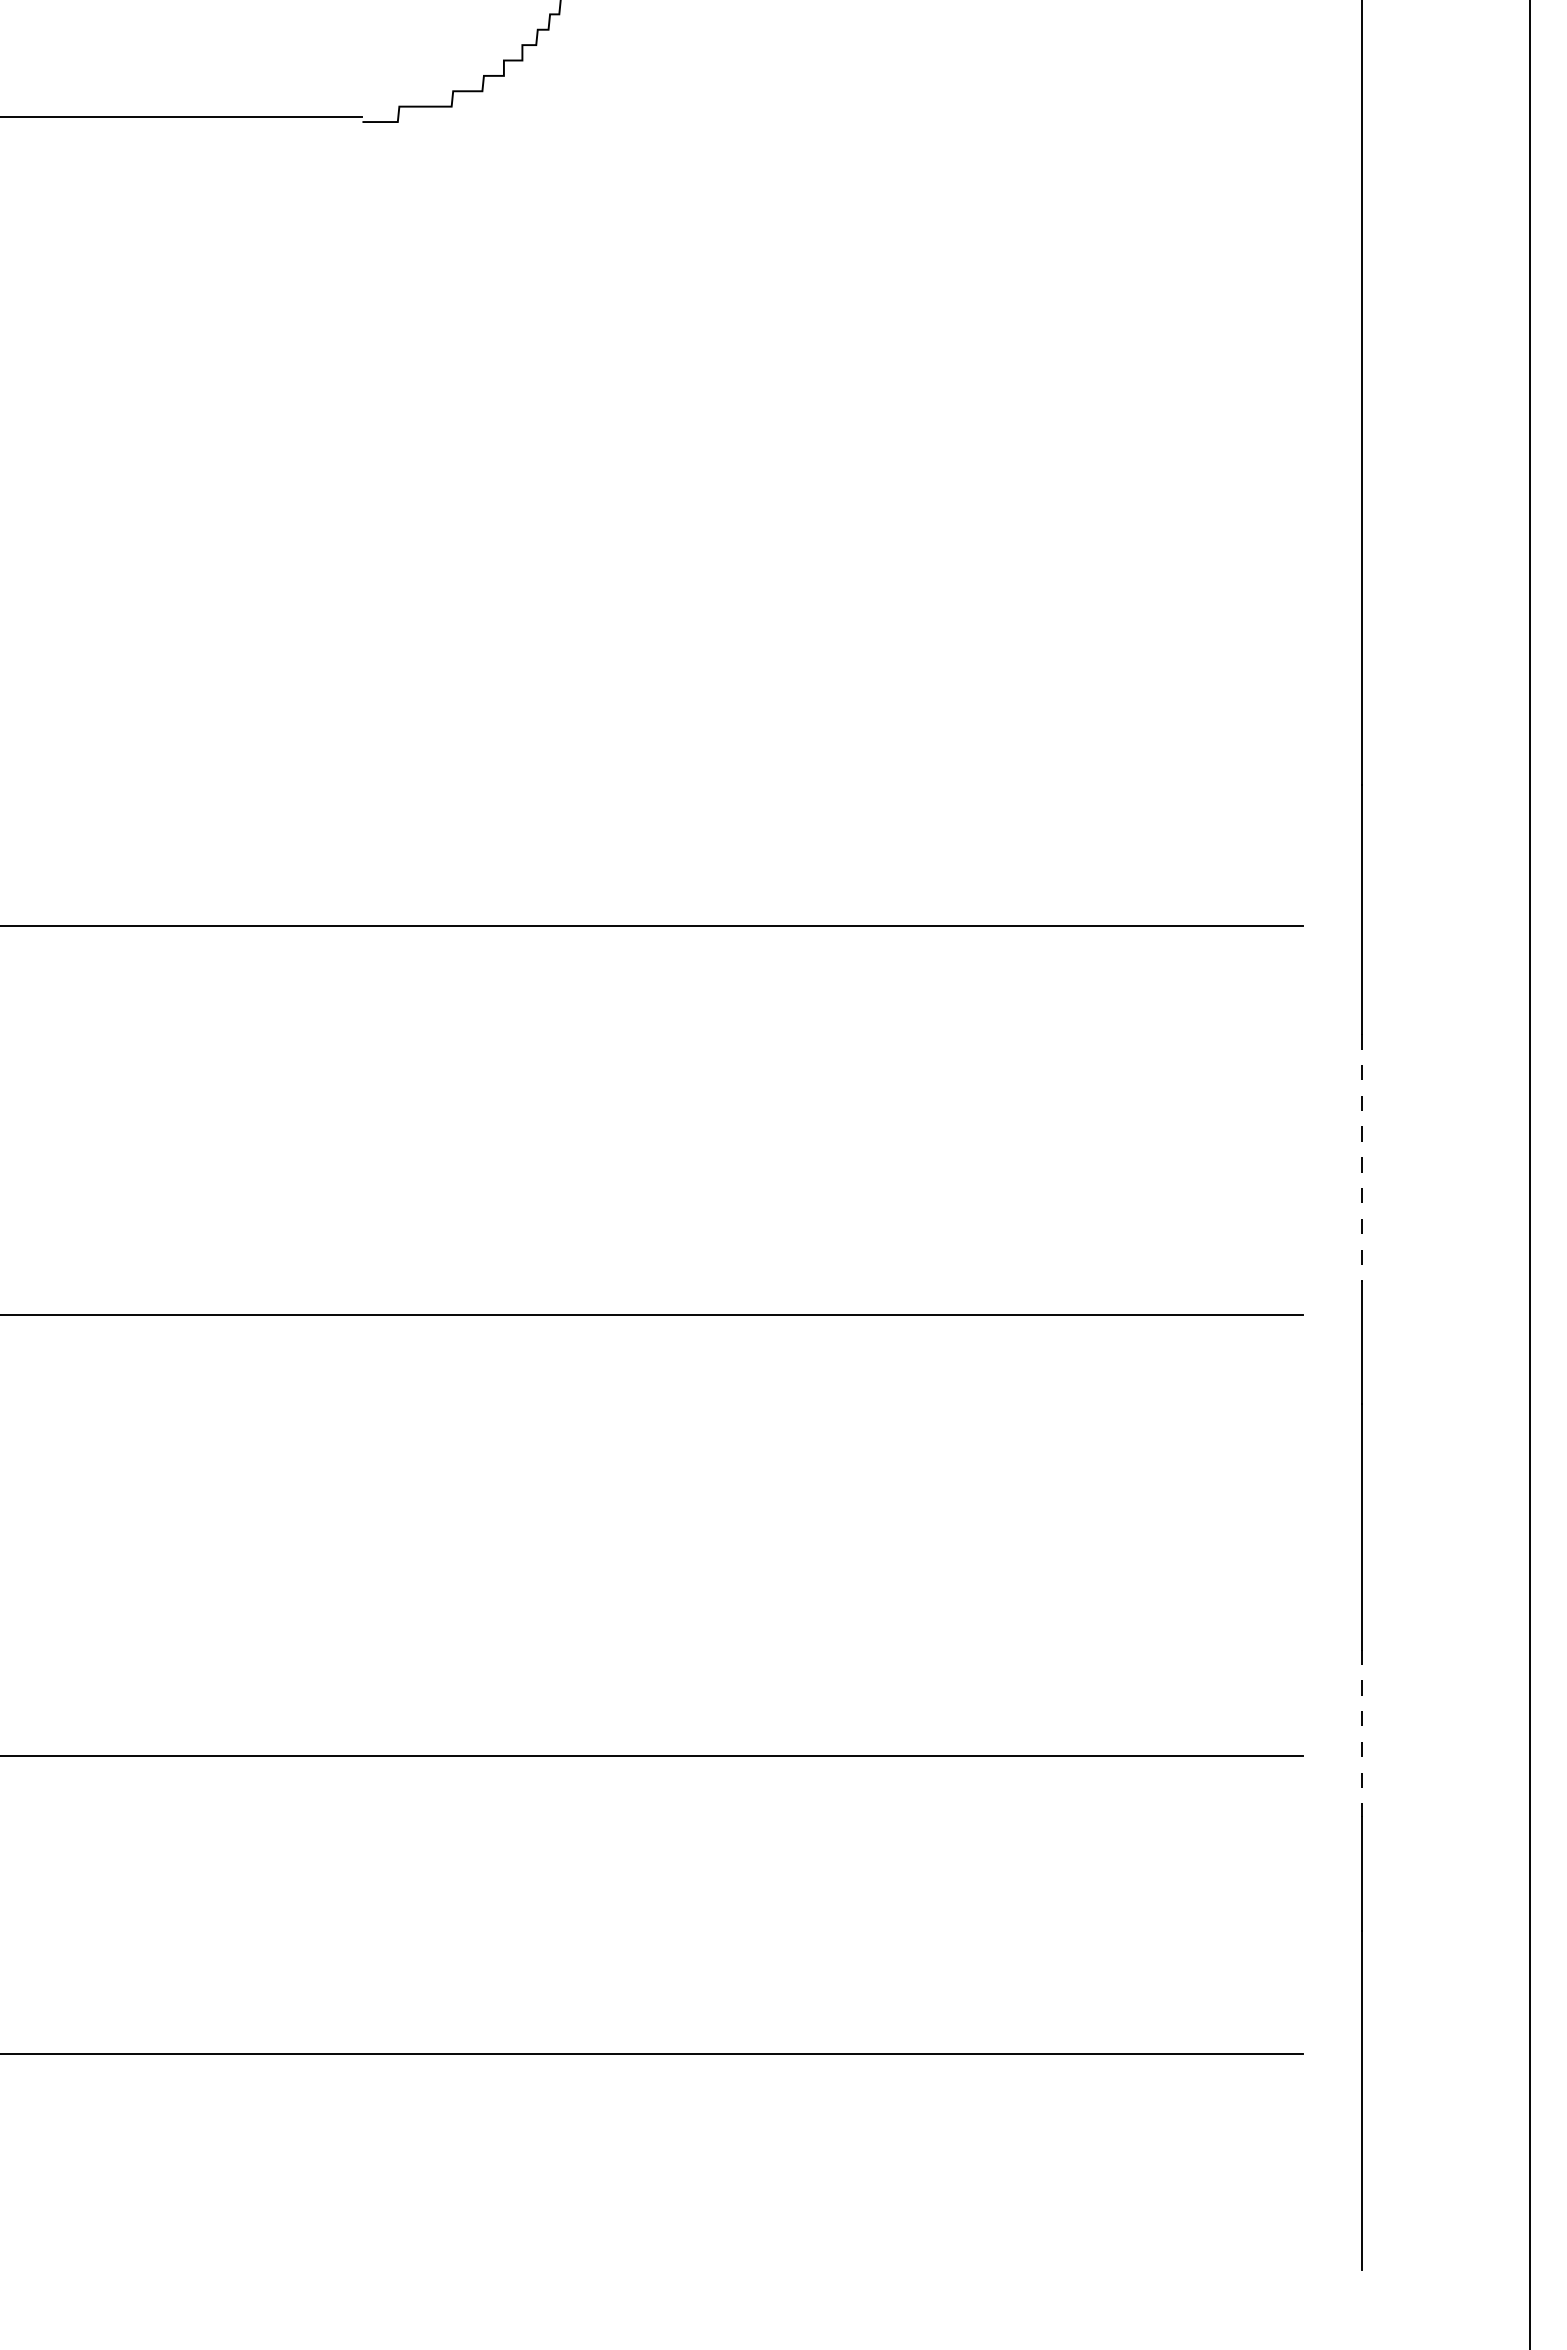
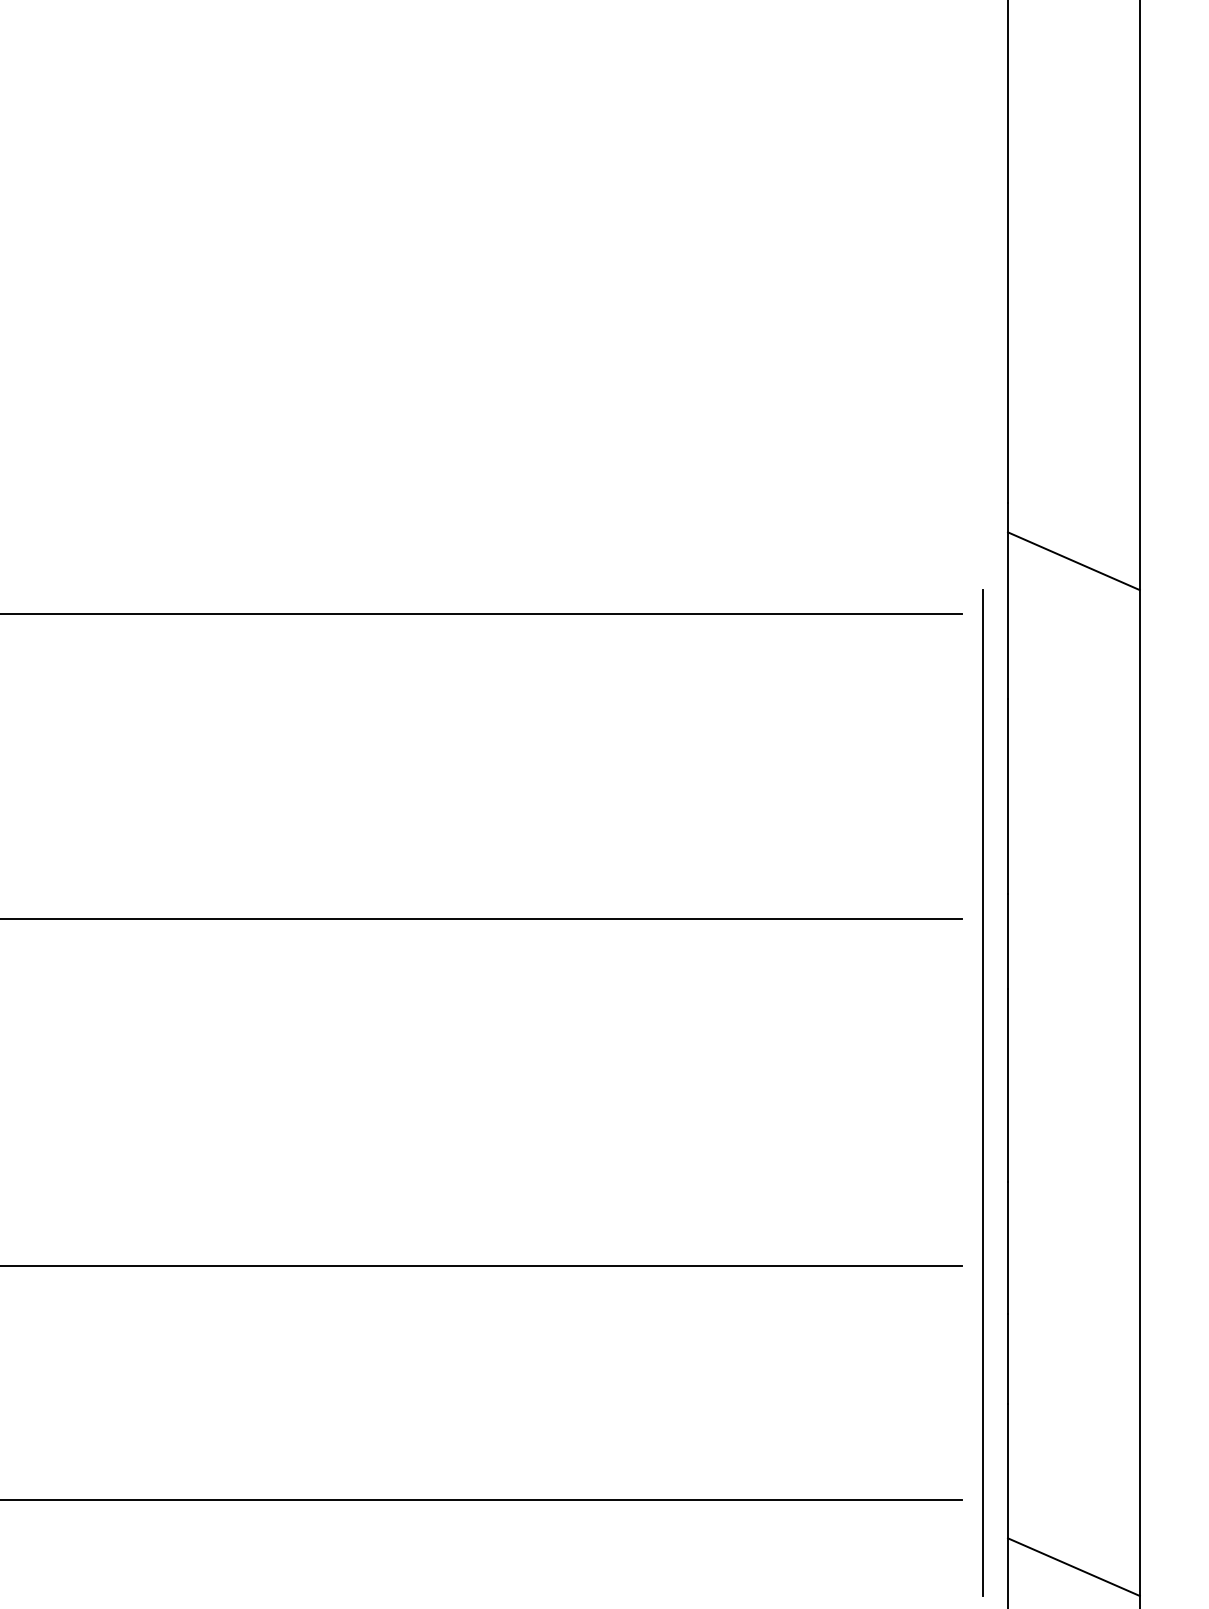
line: (1445, 858) -> (1073, 560), added
line: (1361, 1158) -> (1007, 796), dashed -> solid
line: (1329, 1535) -> (982, 1092), added
line: (1361, 1733) -> (1007, 1248), dashed -> solid
line: (1445, 2138) -> (1073, 1566), added

